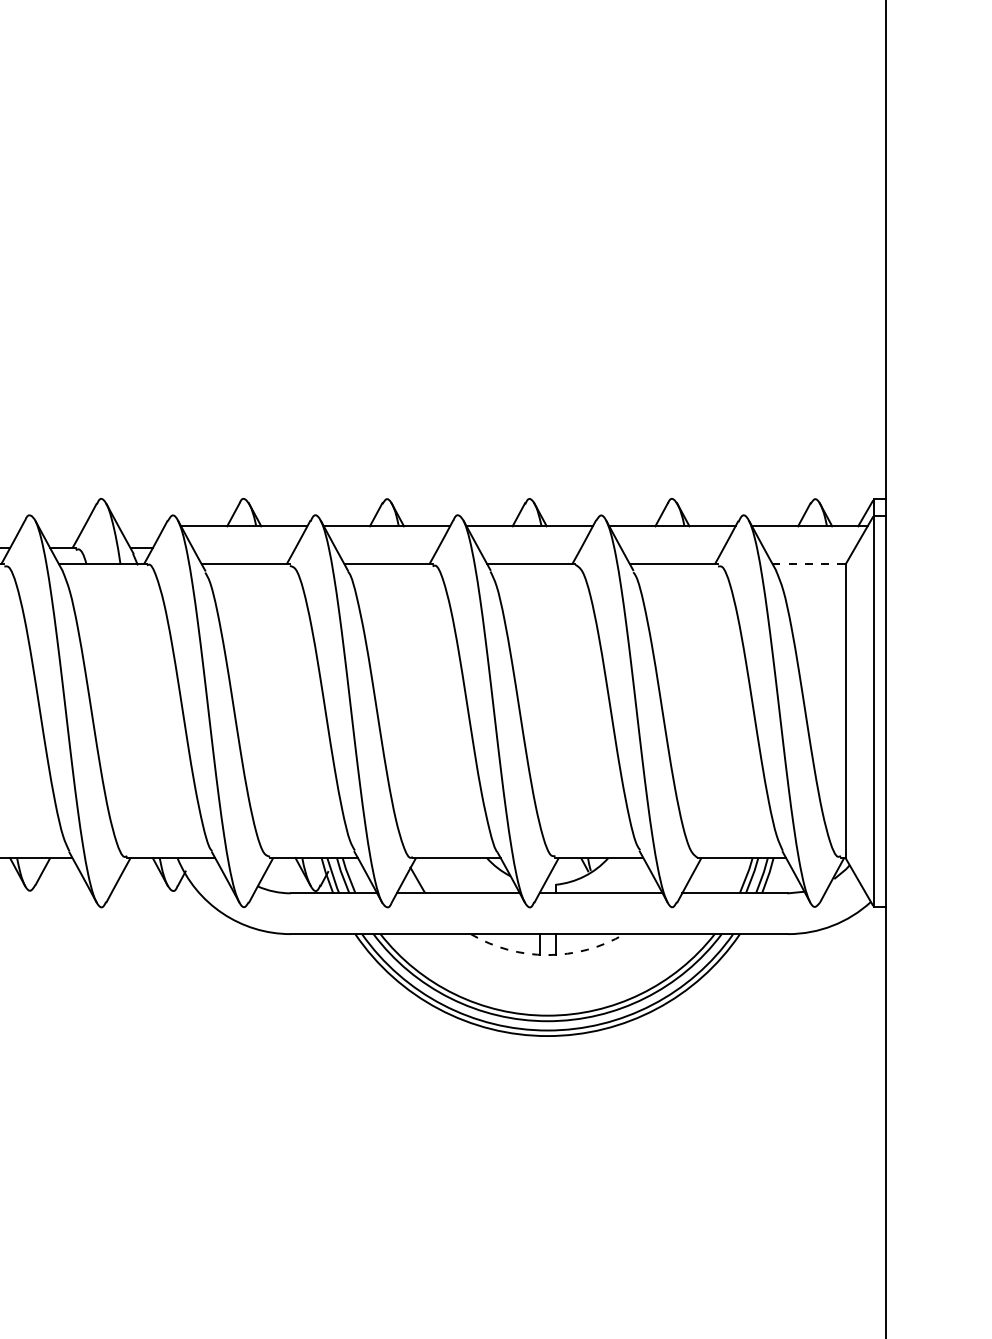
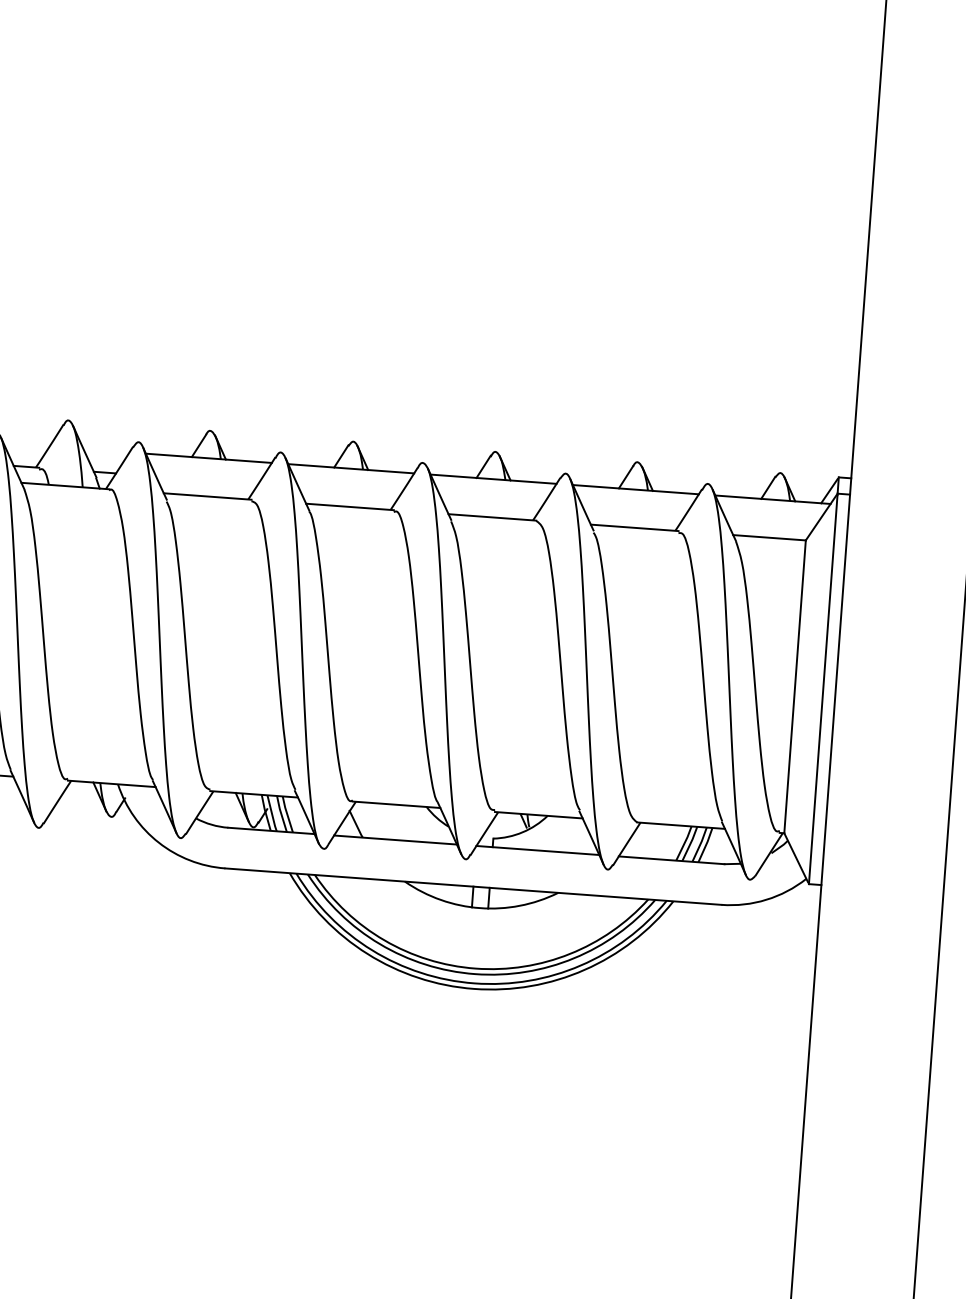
line: (808, 564) -> (768, 537), dashed -> solid
arc: (547, 955) -> (479, 908), dashed -> solid

